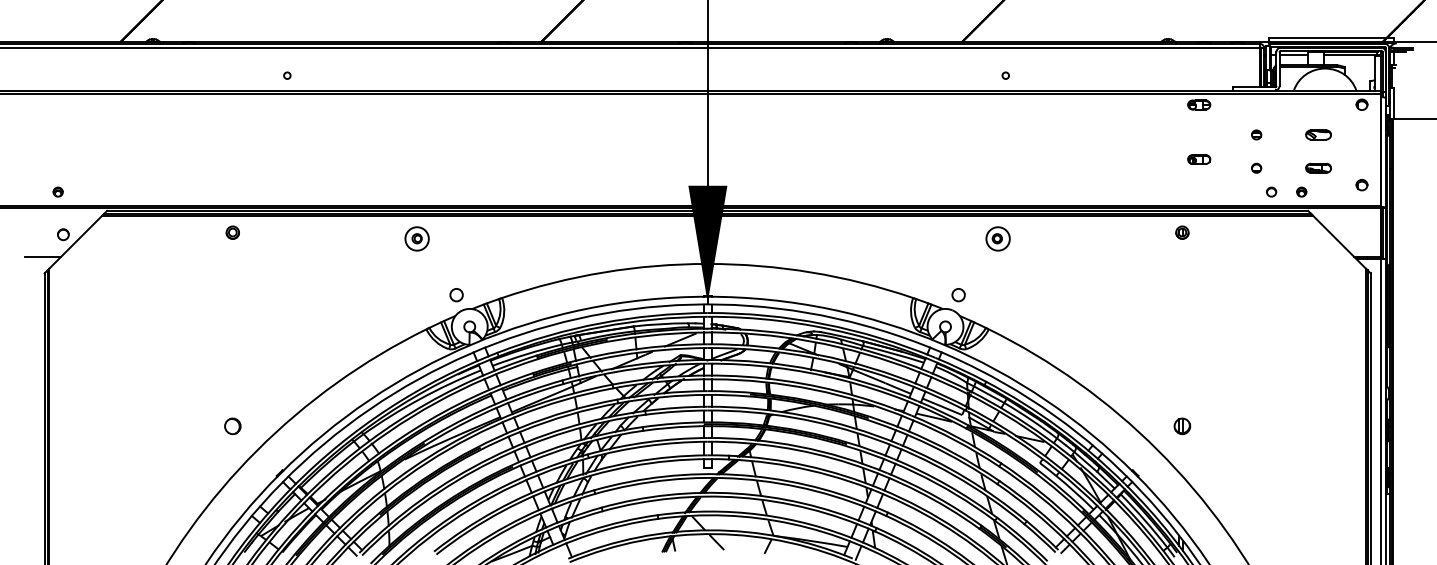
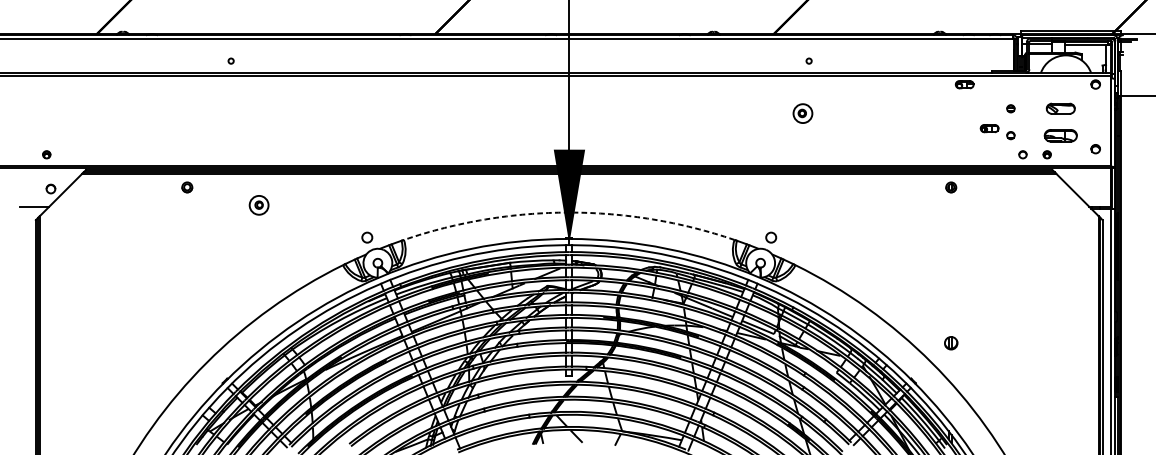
part: (1318, 134) -> (1060, 108), size x1.4
part: (1199, 159) -> (989, 128), moved
part: (1318, 167) -> (1060, 134), size x1.6
part: (416, 238) -> (258, 204), moved
part: (997, 238) -> (802, 113), moved
arc: (707, 263) -> (569, 212), solid -> dashed
part: (232, 426) -> (187, 343), removed

